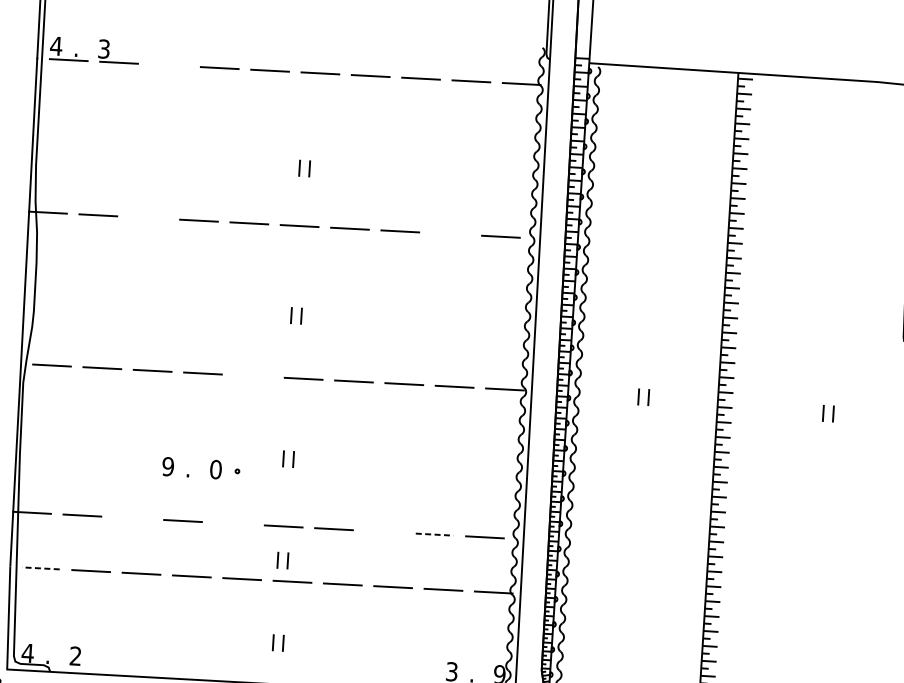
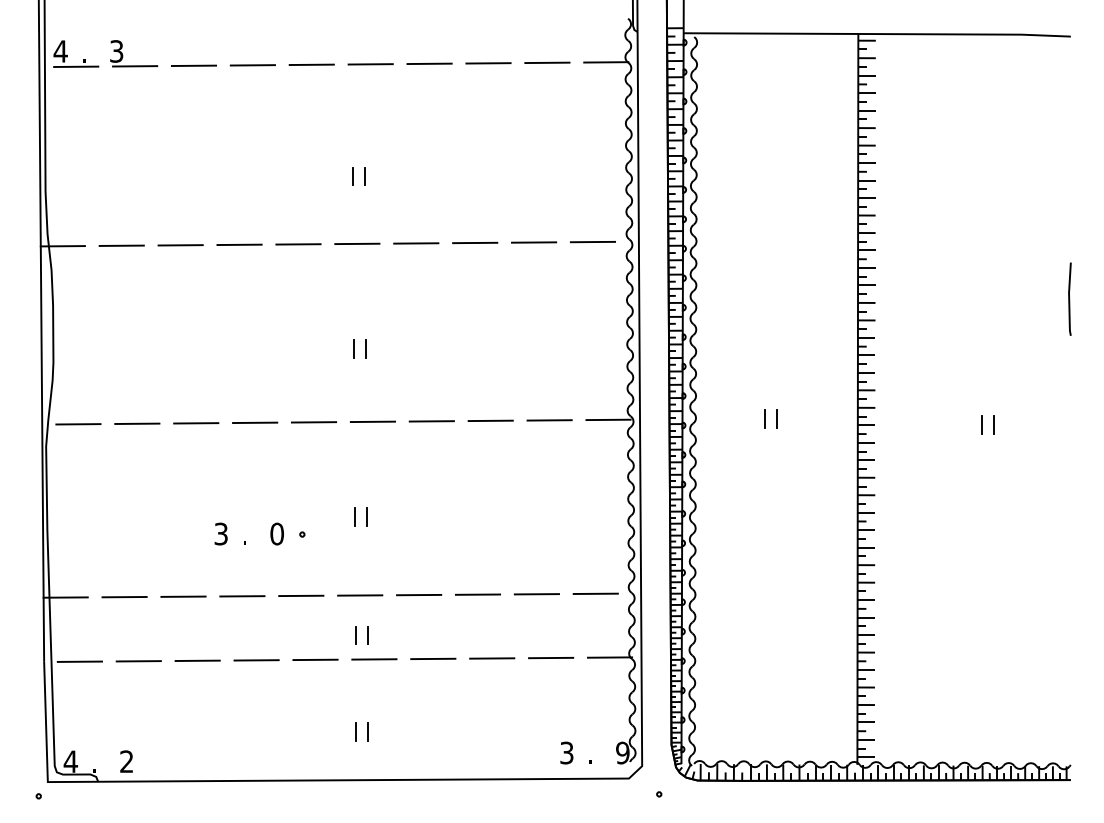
line: (169, 65) -> (193, 65), added
line: (148, 218) -> (180, 245), added
line: (450, 234) -> (533, 242), added
line: (252, 376) -> (313, 422), added
text: (167, 466) -> (220, 533), 9 -> 3
line: (132, 518) -> (183, 596), added
line: (233, 523) -> (301, 595), added
line: (383, 531) -> (477, 594), added
line: (435, 534) -> (537, 594), dashed -> solid
line: (40, 568) -> (79, 661), dashed -> solid

